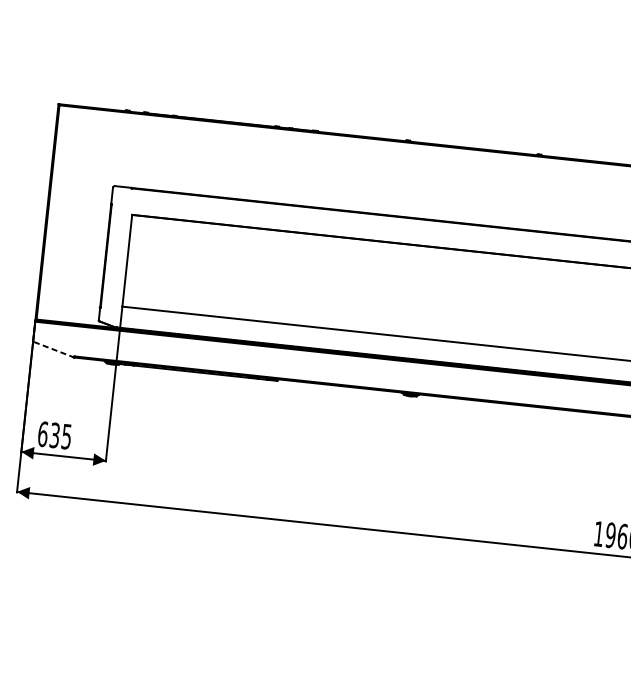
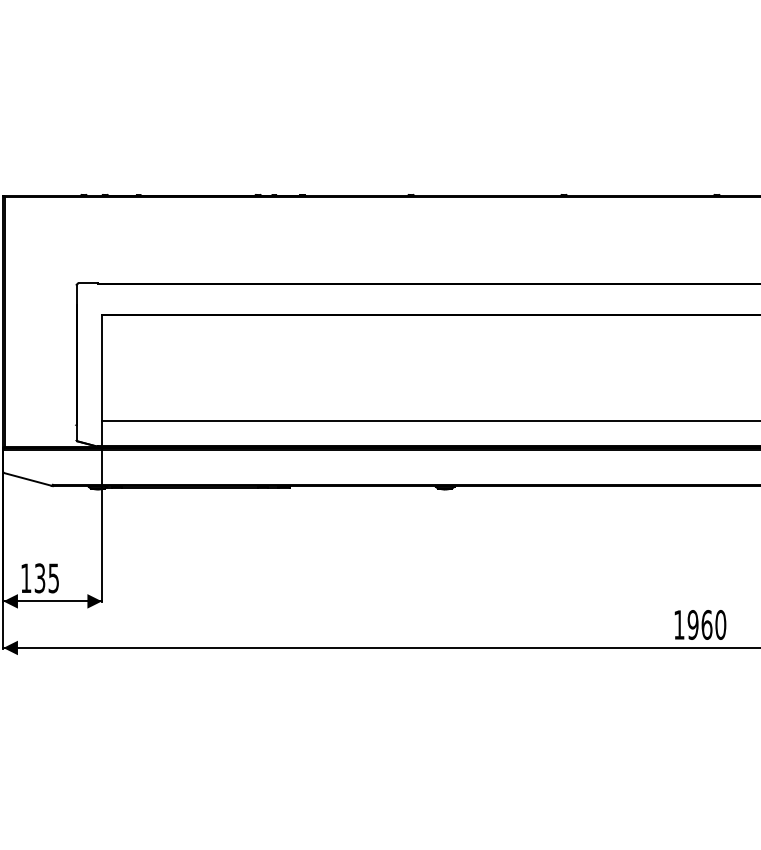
line: (54, 349) -> (28, 479), dashed -> solid
text: (42, 434) -> (25, 578), 635 -> 135

